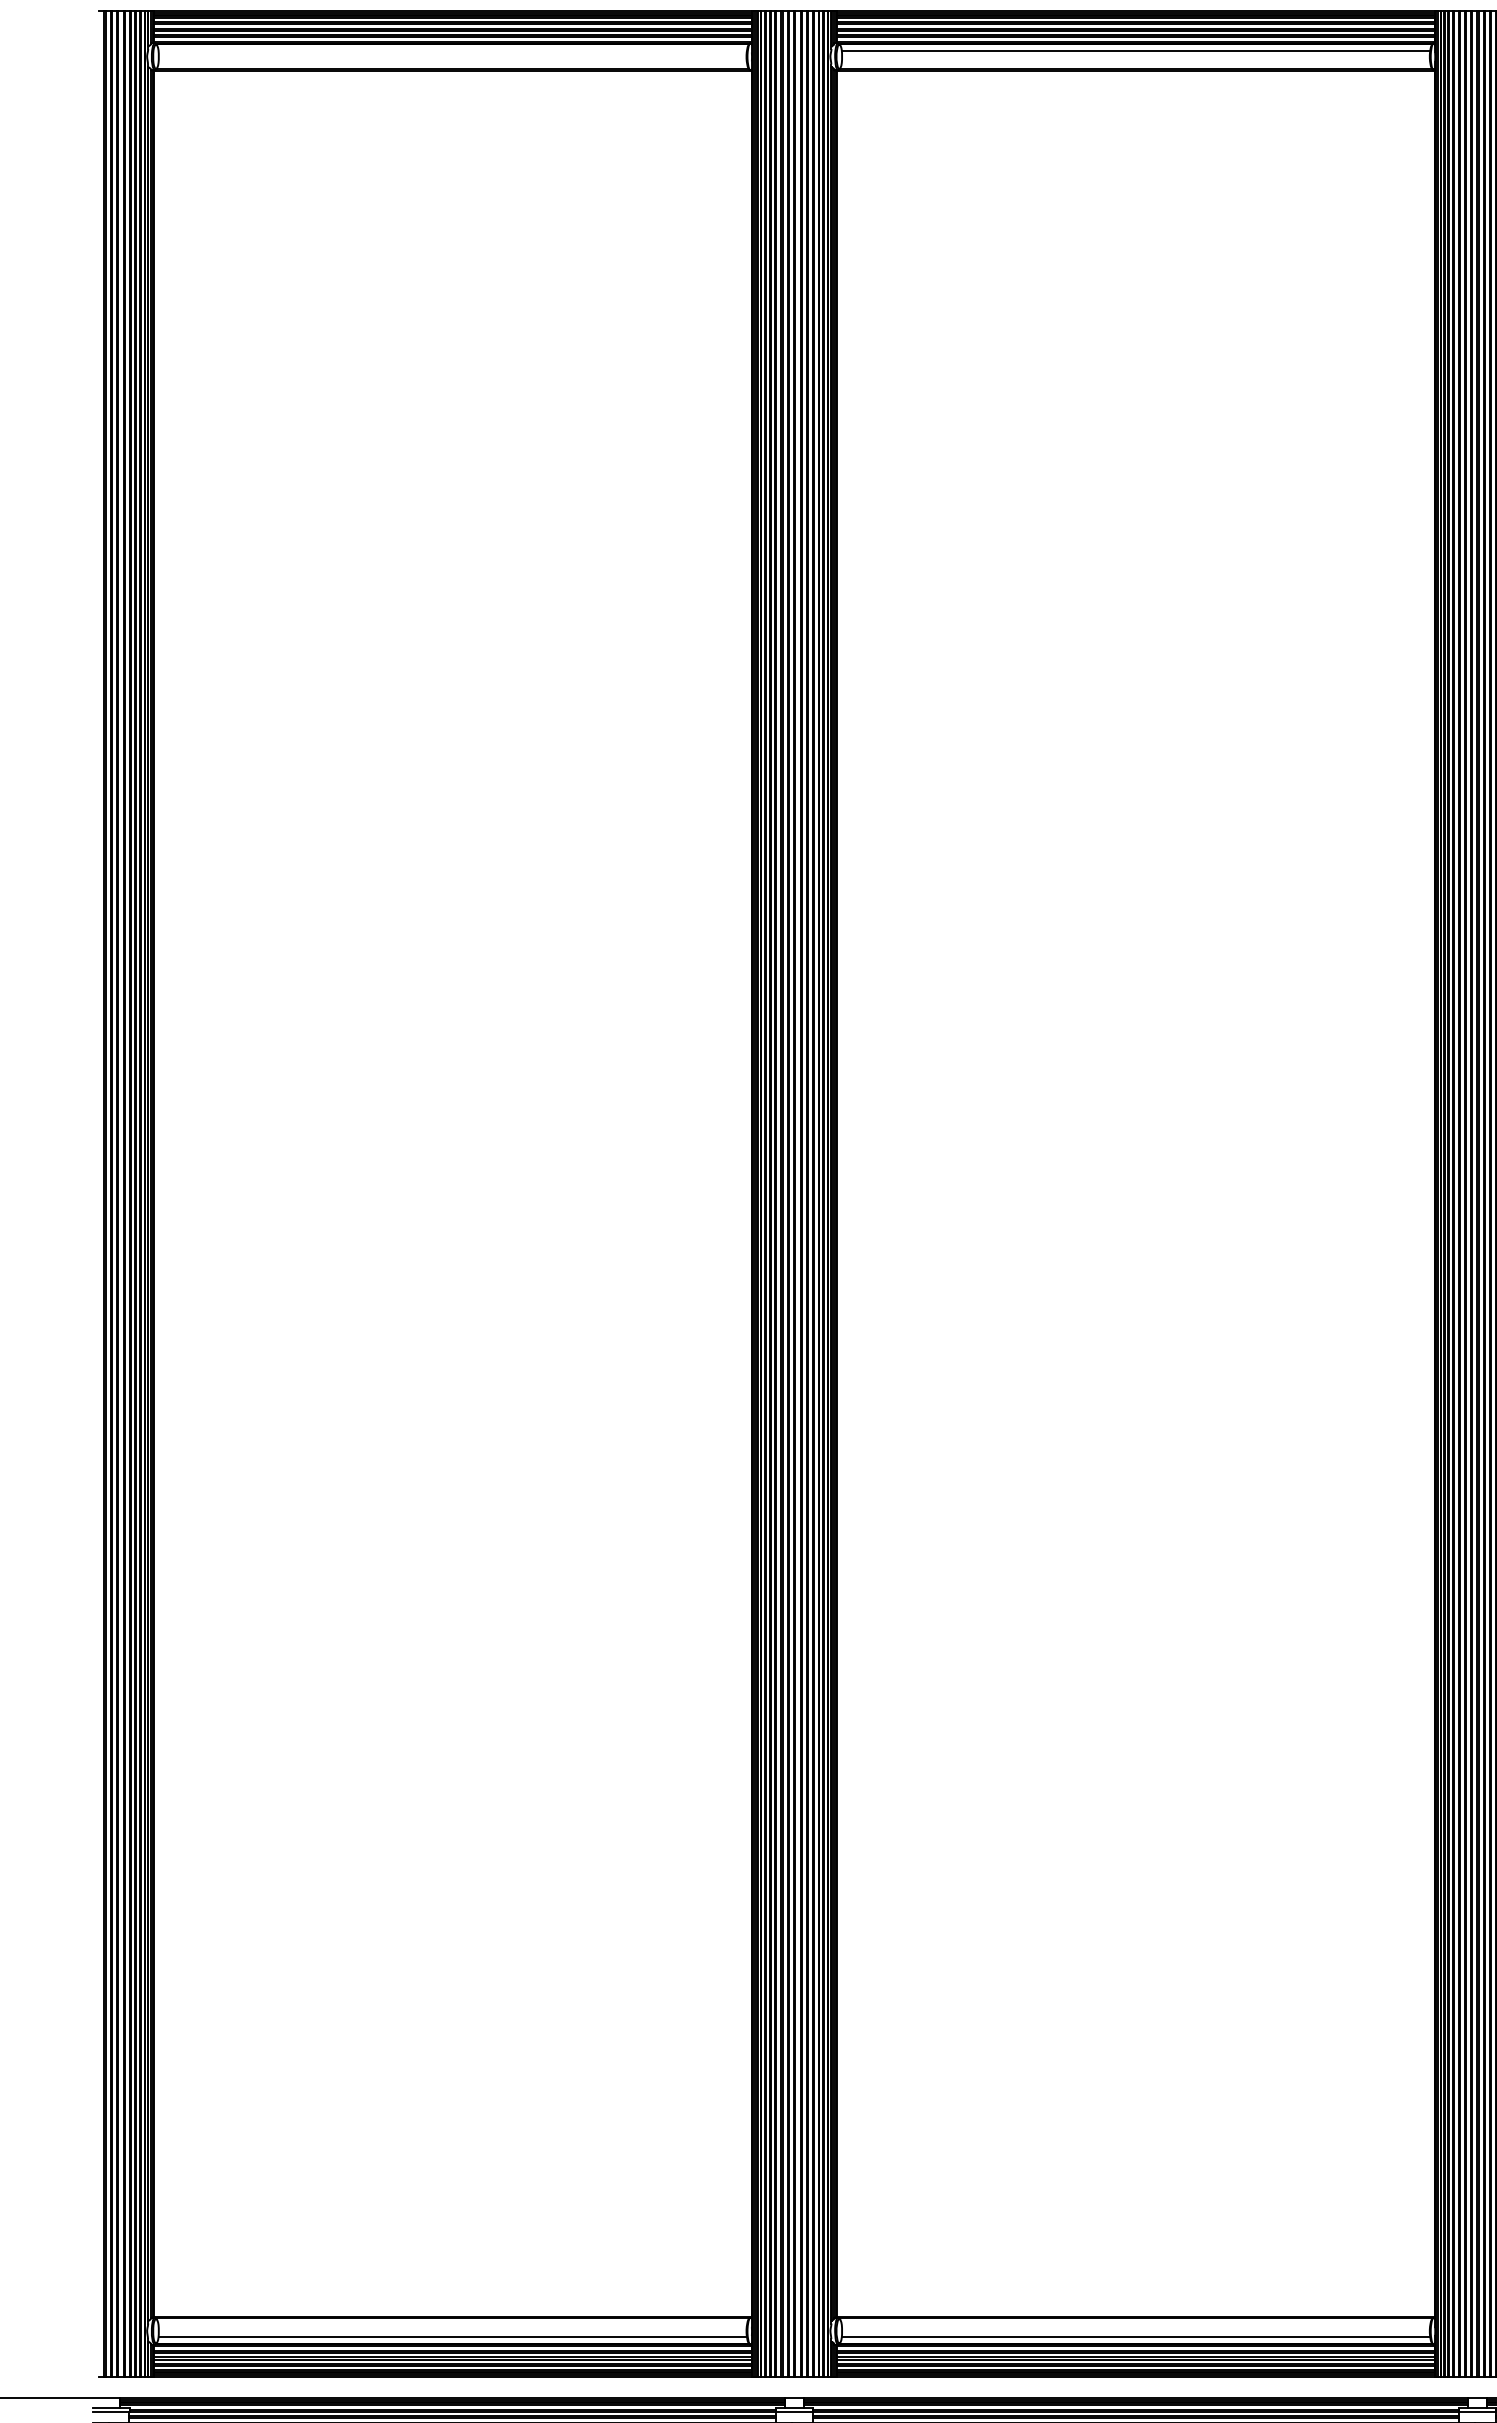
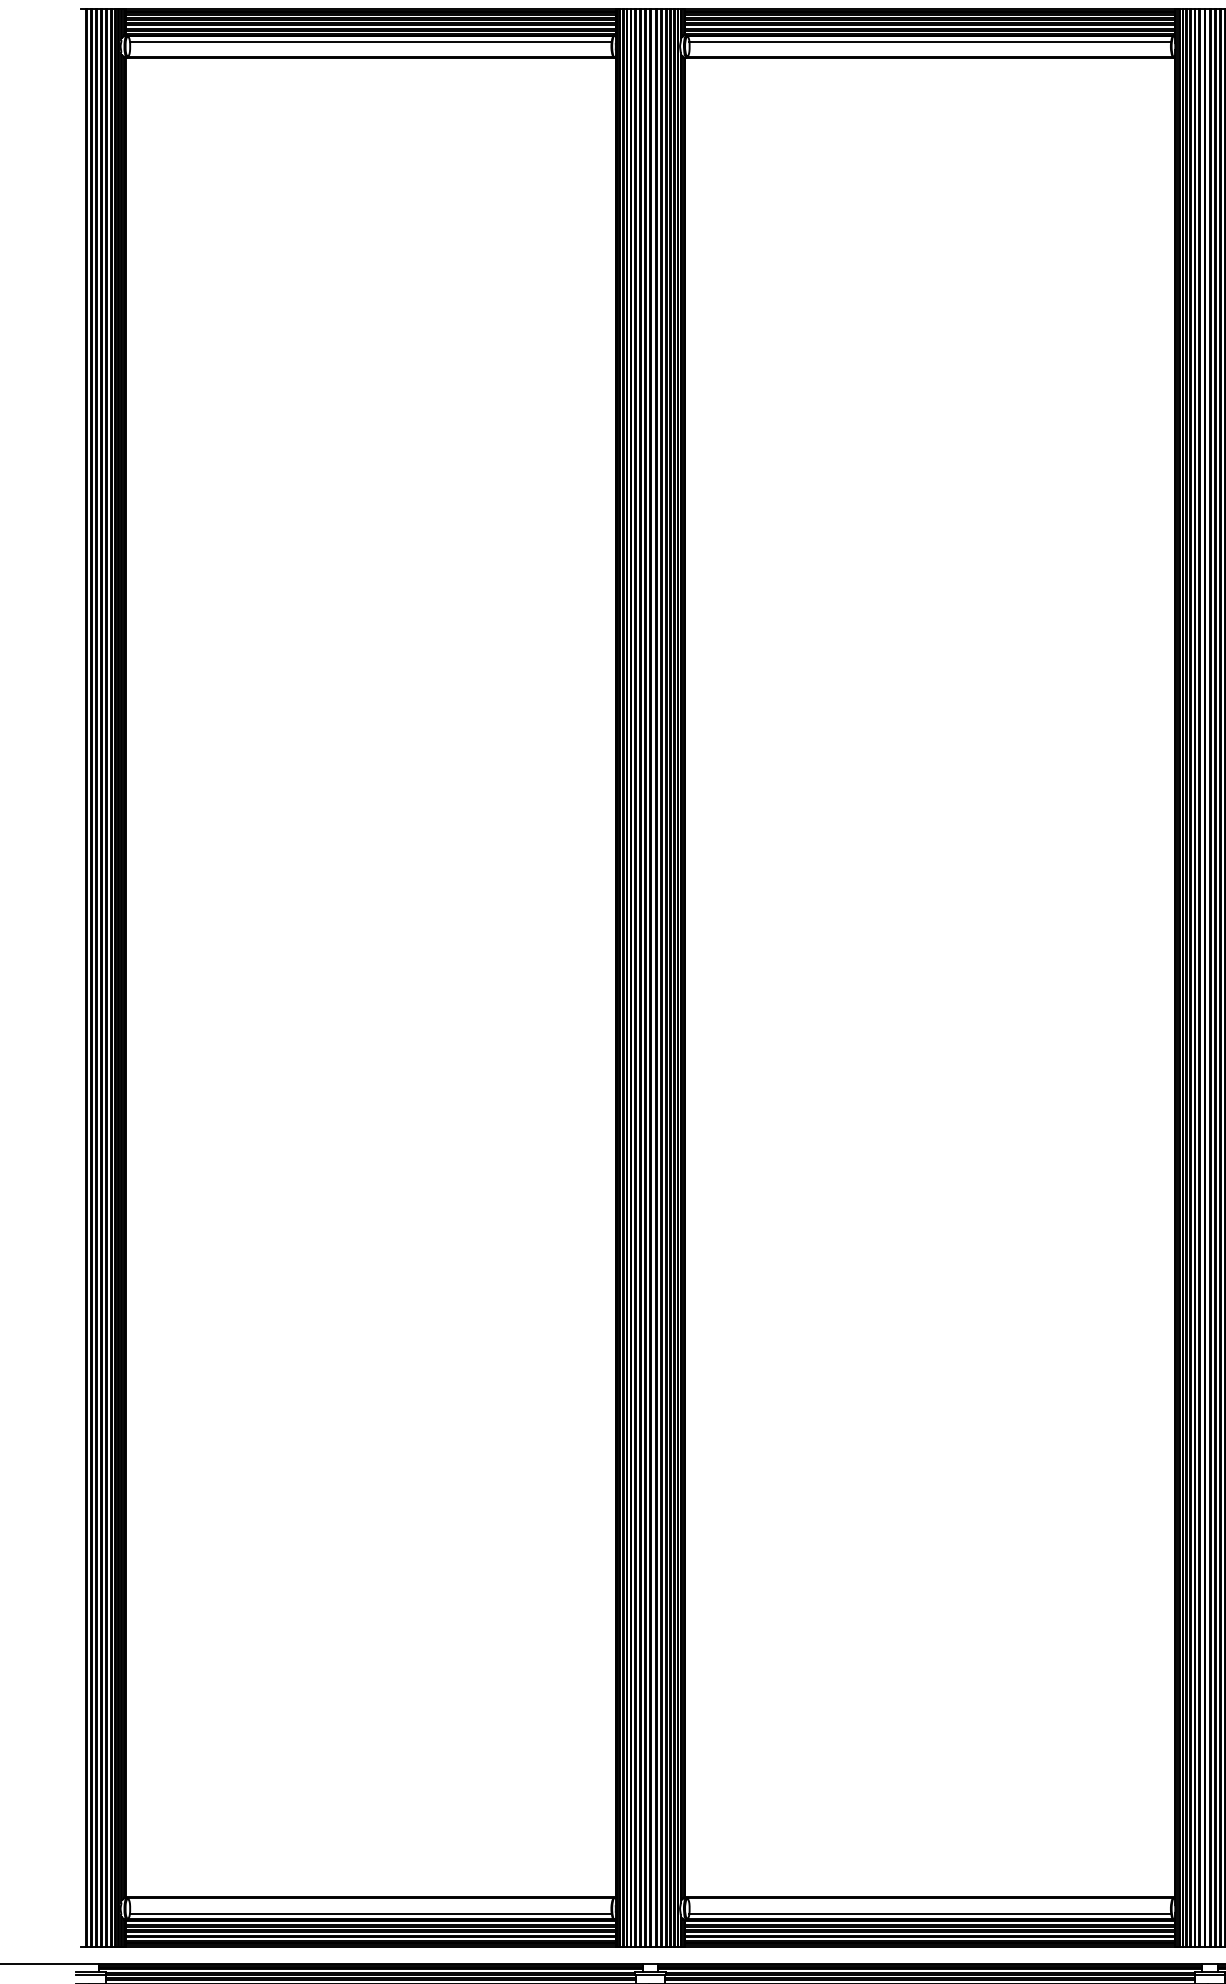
line: (452, 50) -> (370, 41), added

